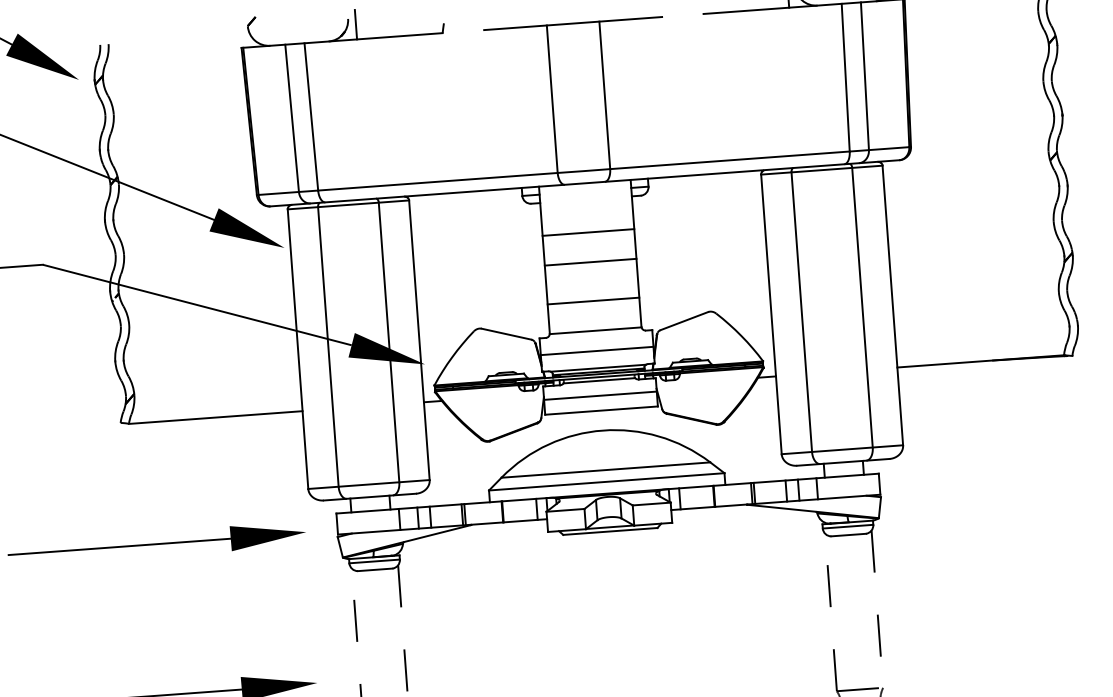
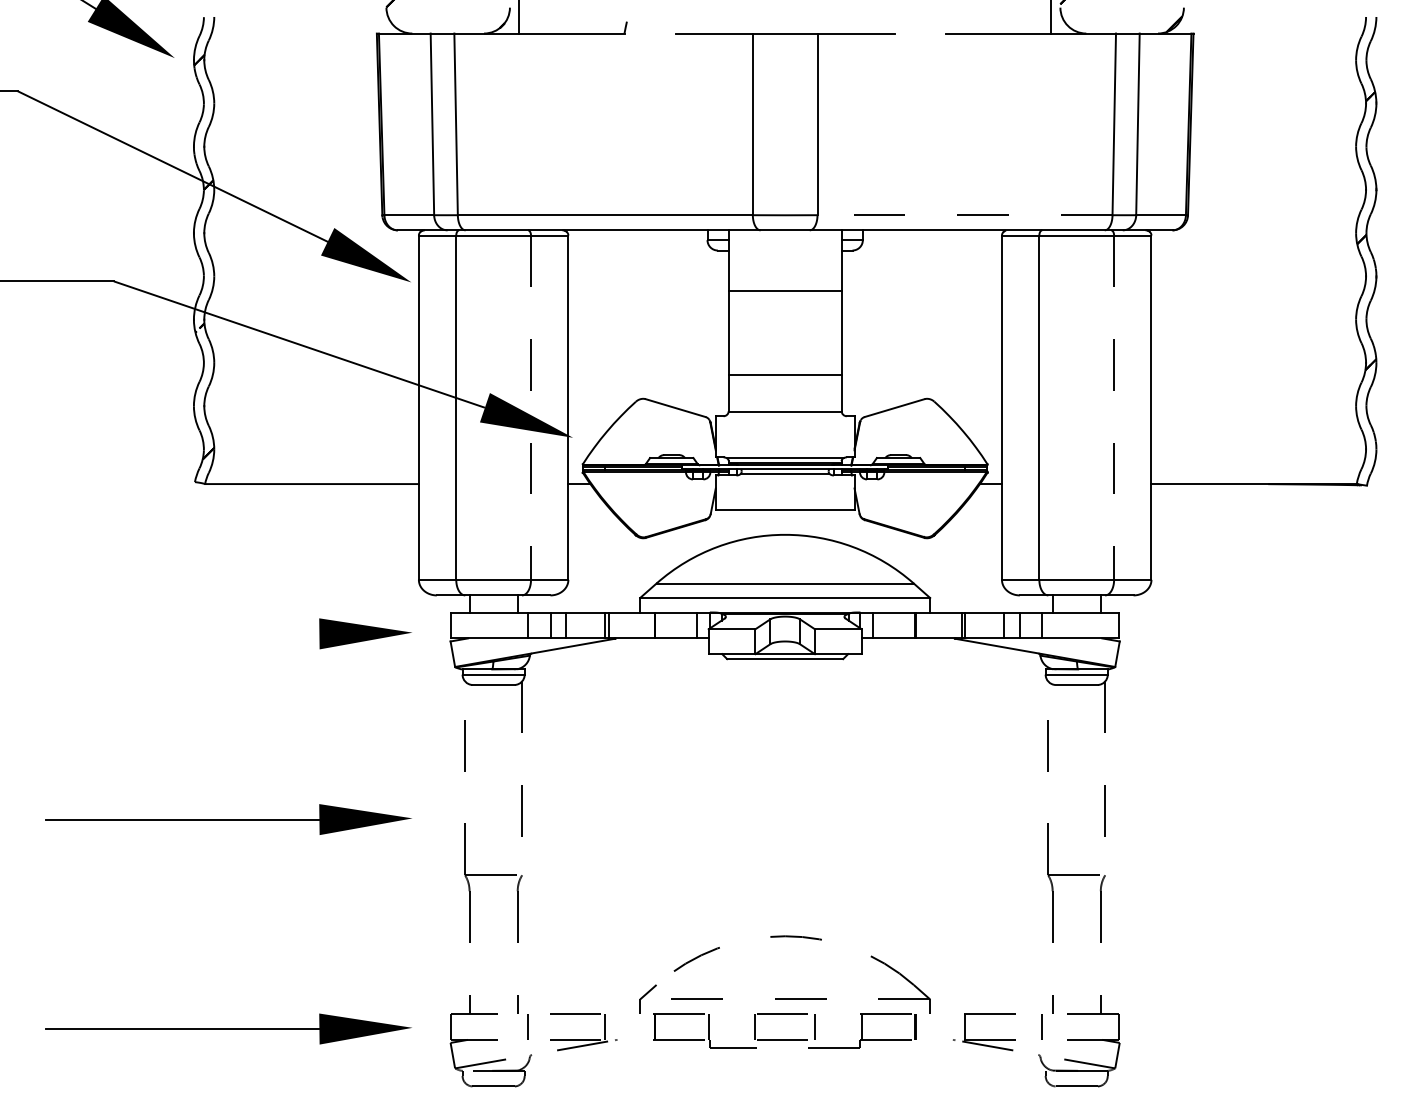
line: (729, 160) -> (964, 215), solid -> dashed
line: (590, 262) -> (784, 327), removed
line: (862, 308) -> (1114, 408), solid -> dashed
line: (389, 343) -> (531, 408), solid -> dashed
line: (596, 350) -> (784, 436), removed
line: (599, 395) -> (784, 491), removed
line: (119, 546) -> (182, 633), removed

